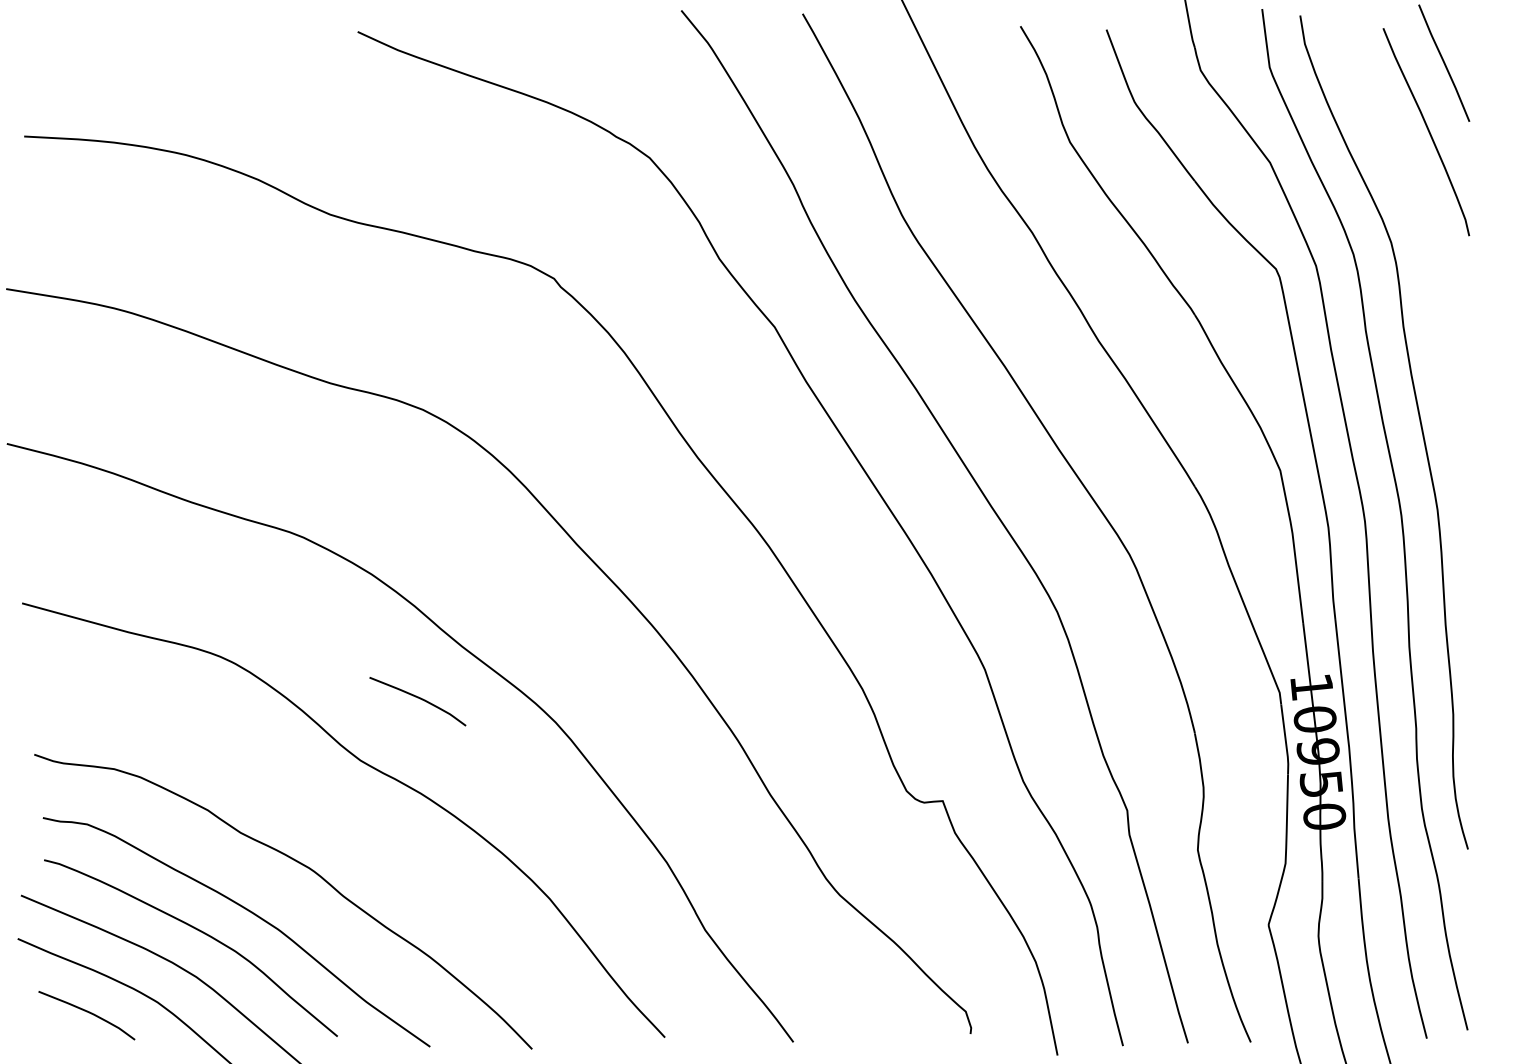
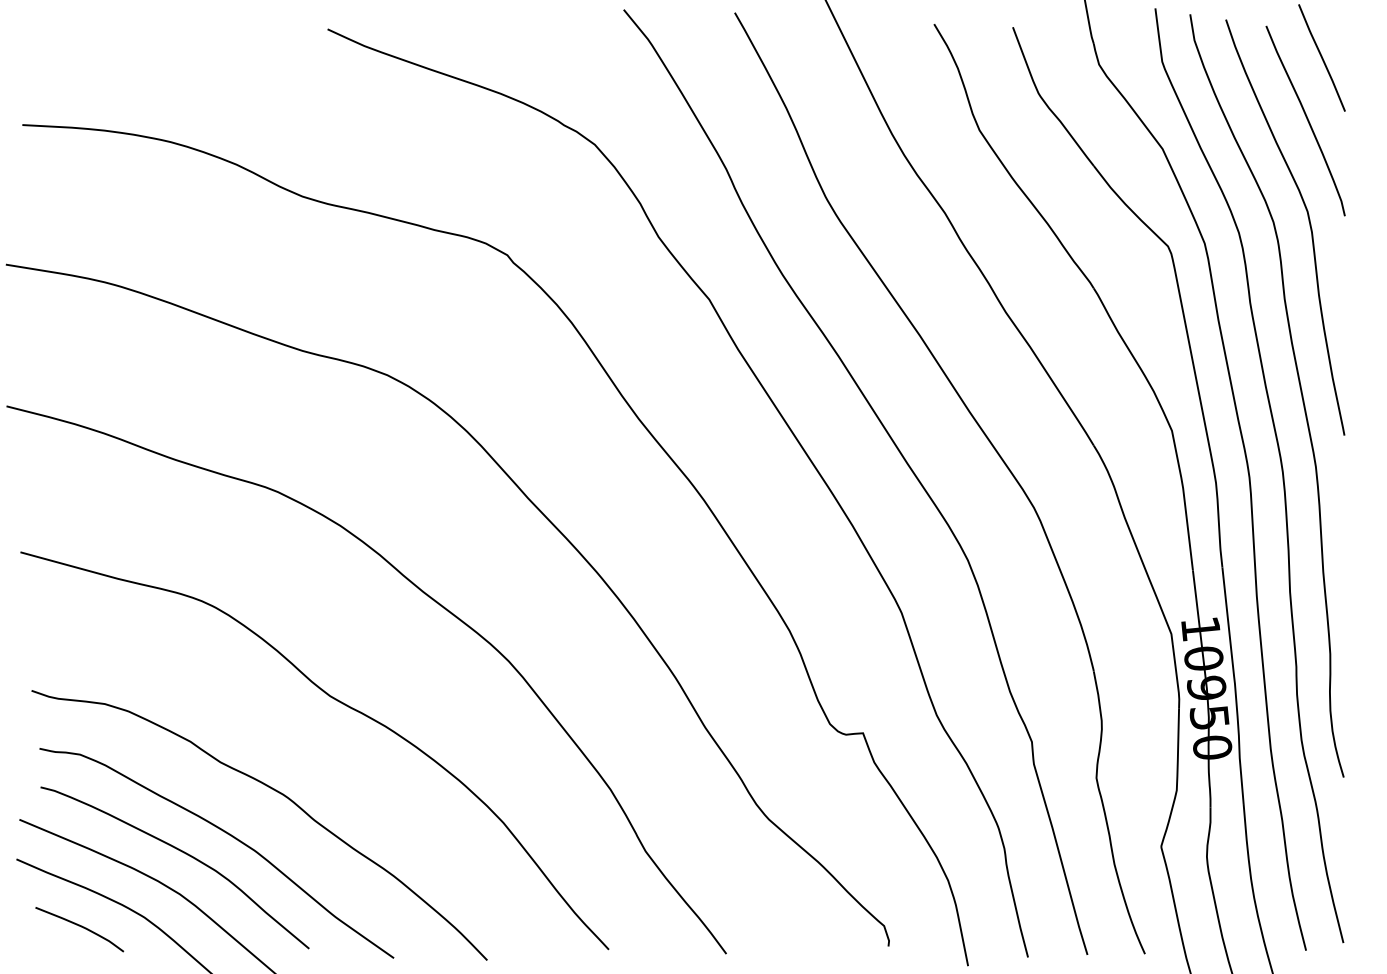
curve: (1429, 241) -> (1308, 221), added
curve: (417, 698) -> (382, 639), removed

